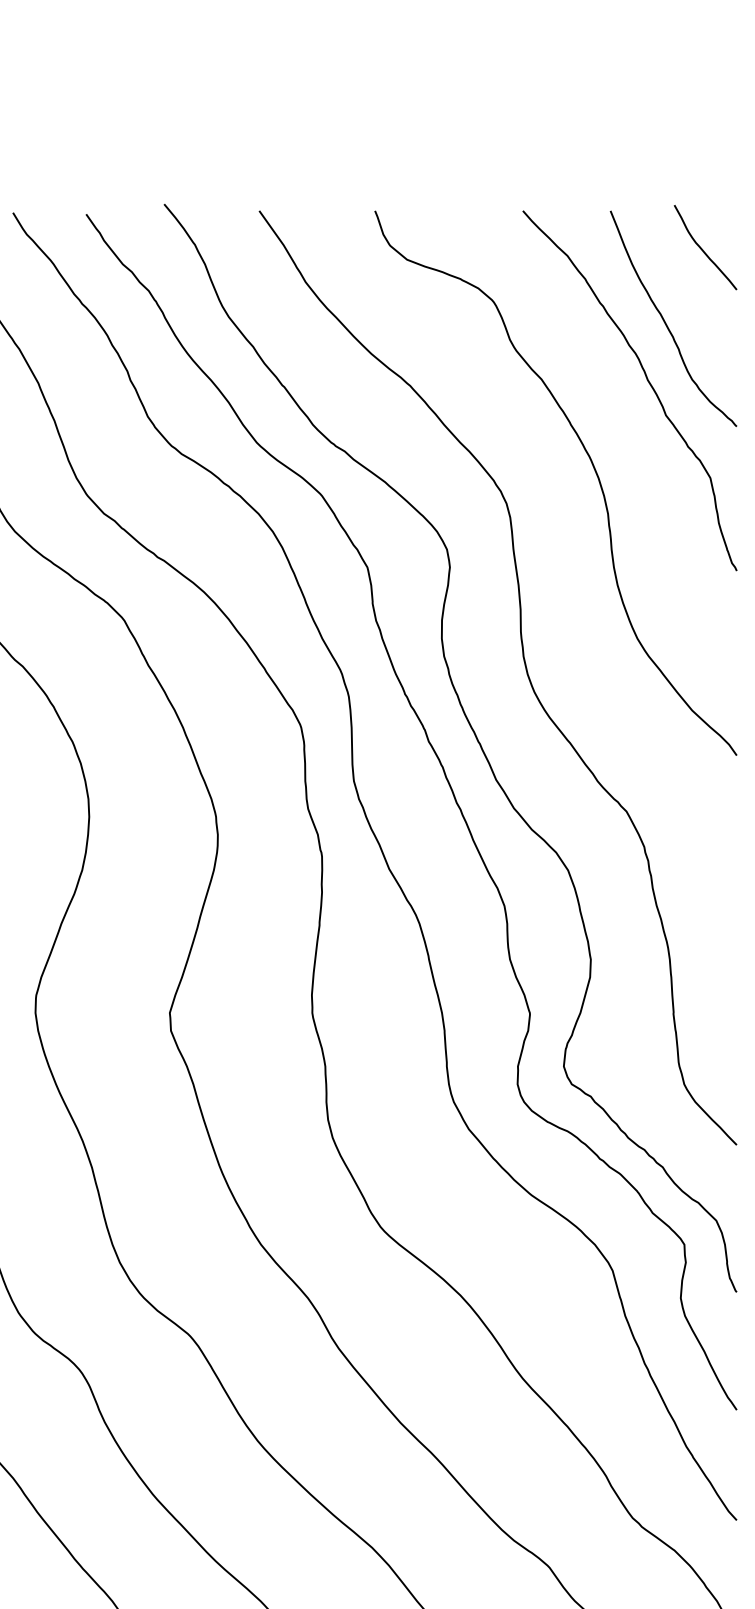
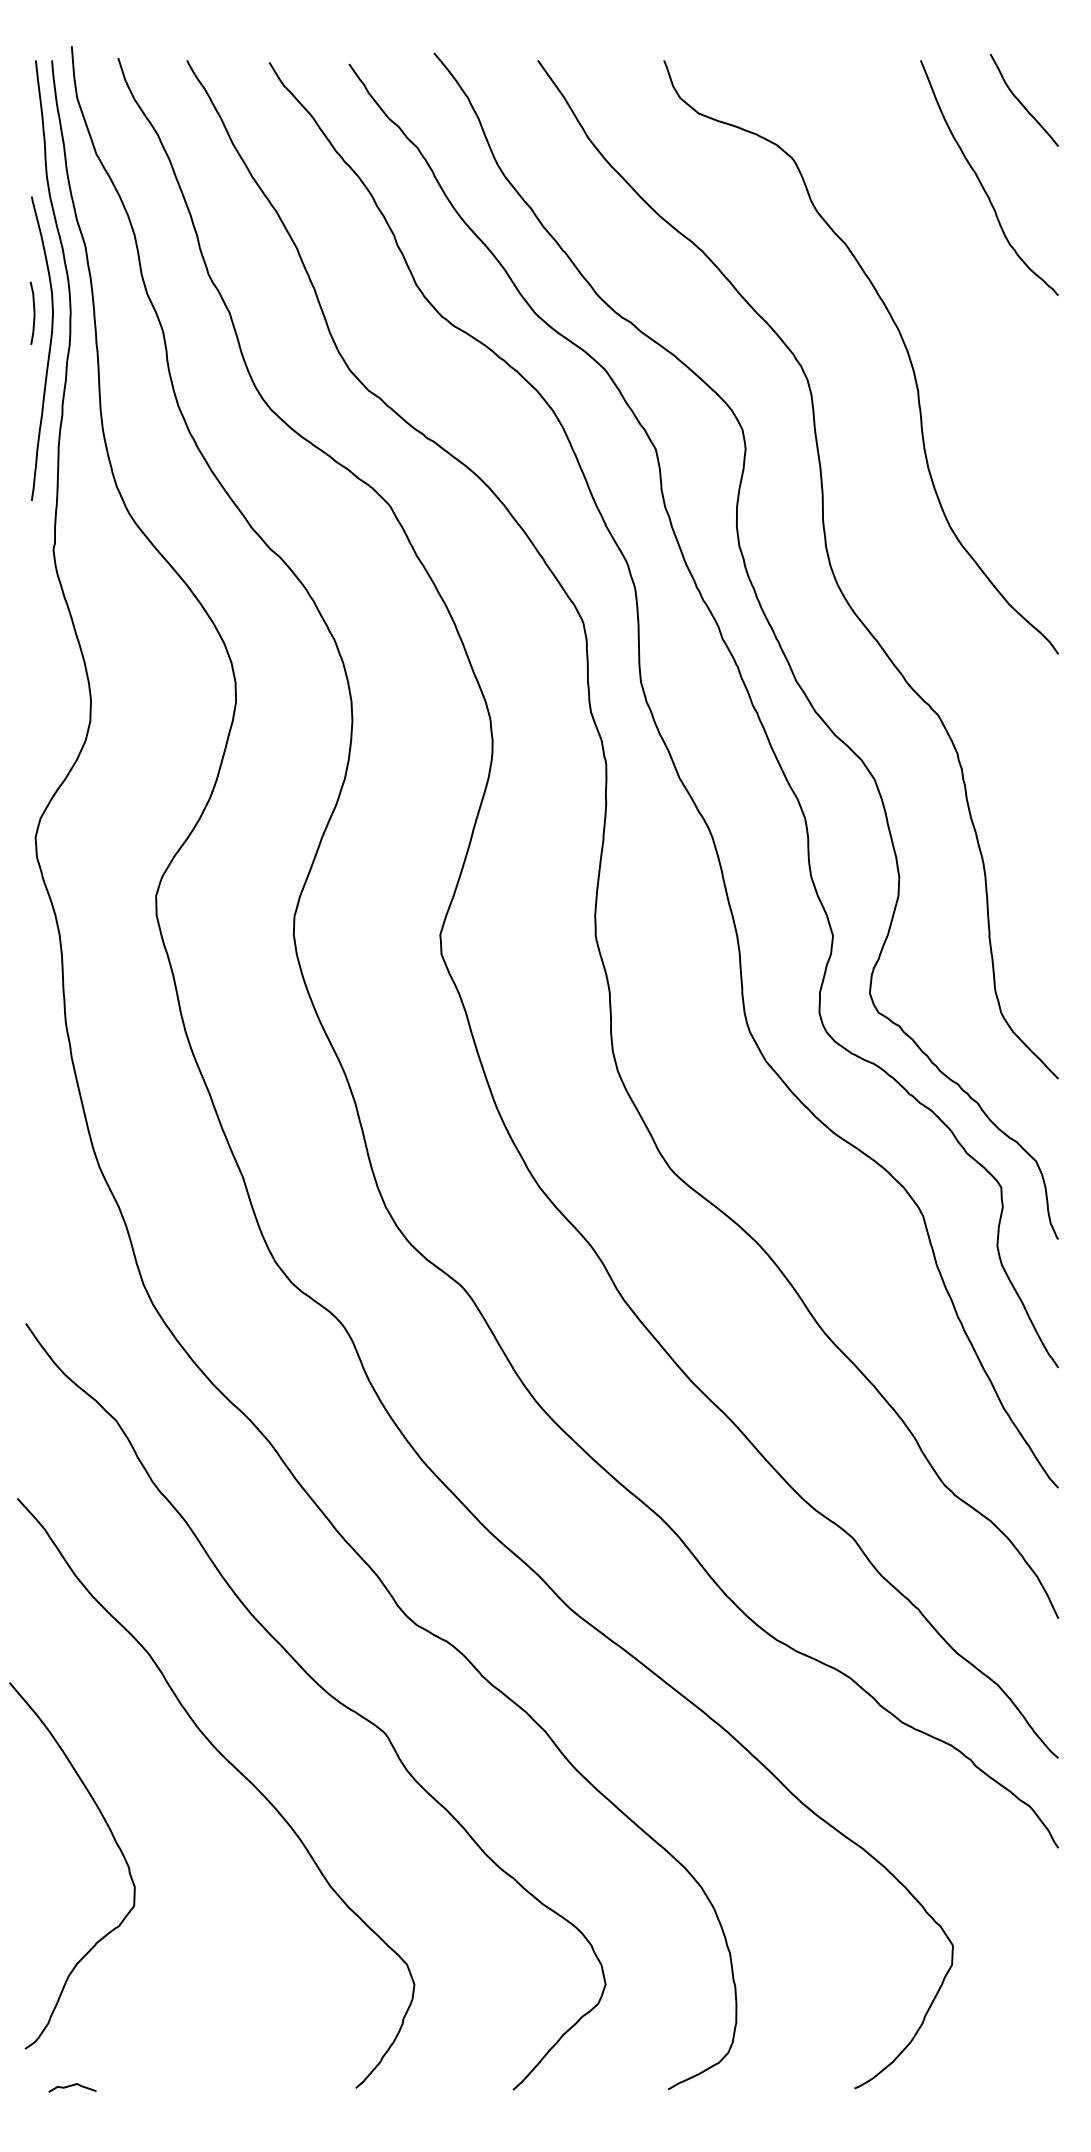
curve: (647, 382) -> (961, 247), removed

